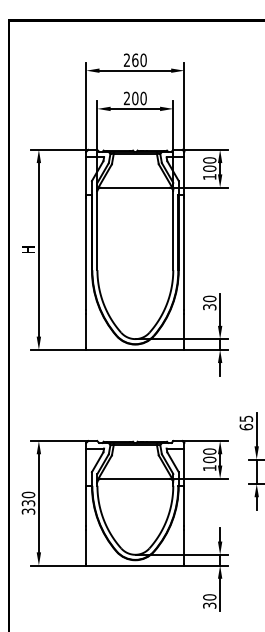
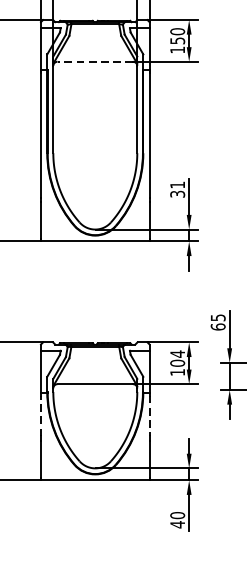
text: (209, 168) -> (177, 40), 100 -> 150
line: (134, 187) -> (94, 61), solid -> dashed
text: (209, 298) -> (177, 184), 30 -> 31
text: (209, 451) -> (177, 354), 100 -> 104
line: (86, 507) -> (41, 416), solid -> dashed
line: (184, 508) -> (149, 417), solid -> dashed
text: (209, 605) -> (177, 524), 30 -> 40

